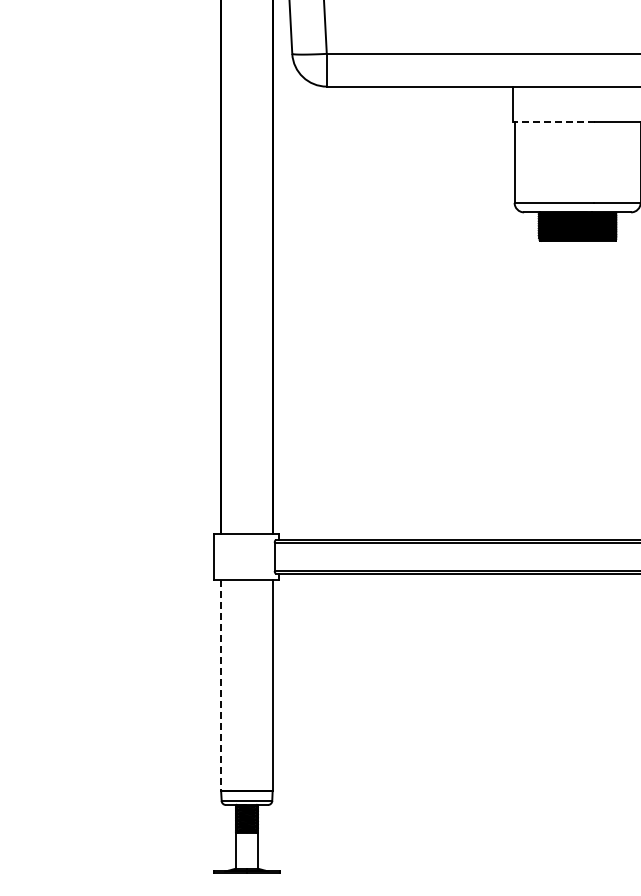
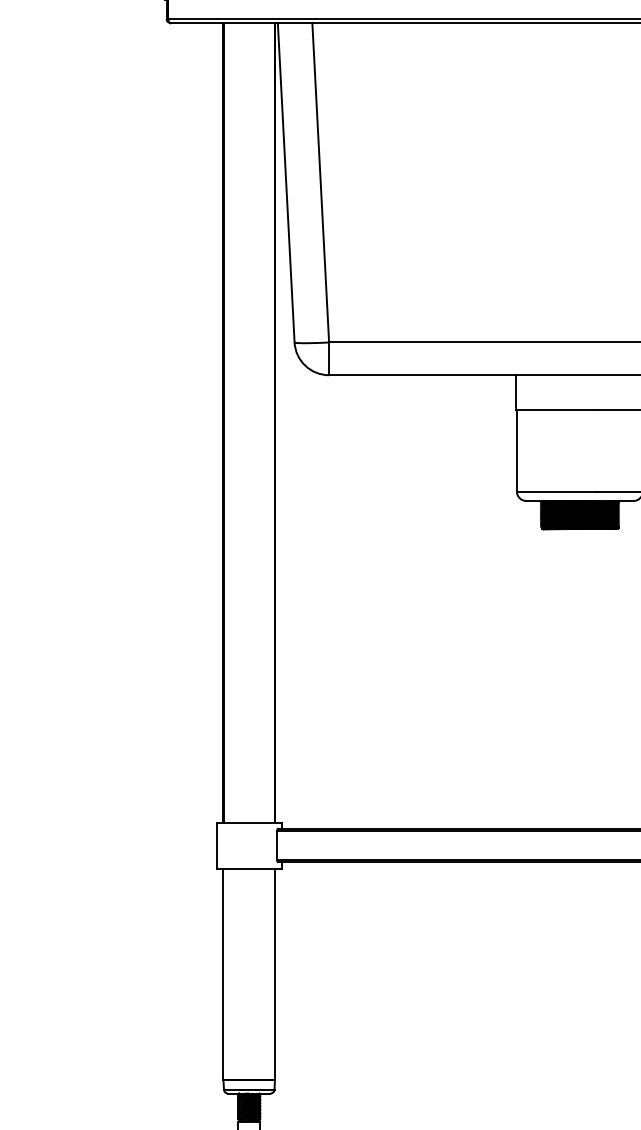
line: (554, 121) -> (556, 410), dashed -> solid
line: (221, 685) -> (223, 974), dashed -> solid

